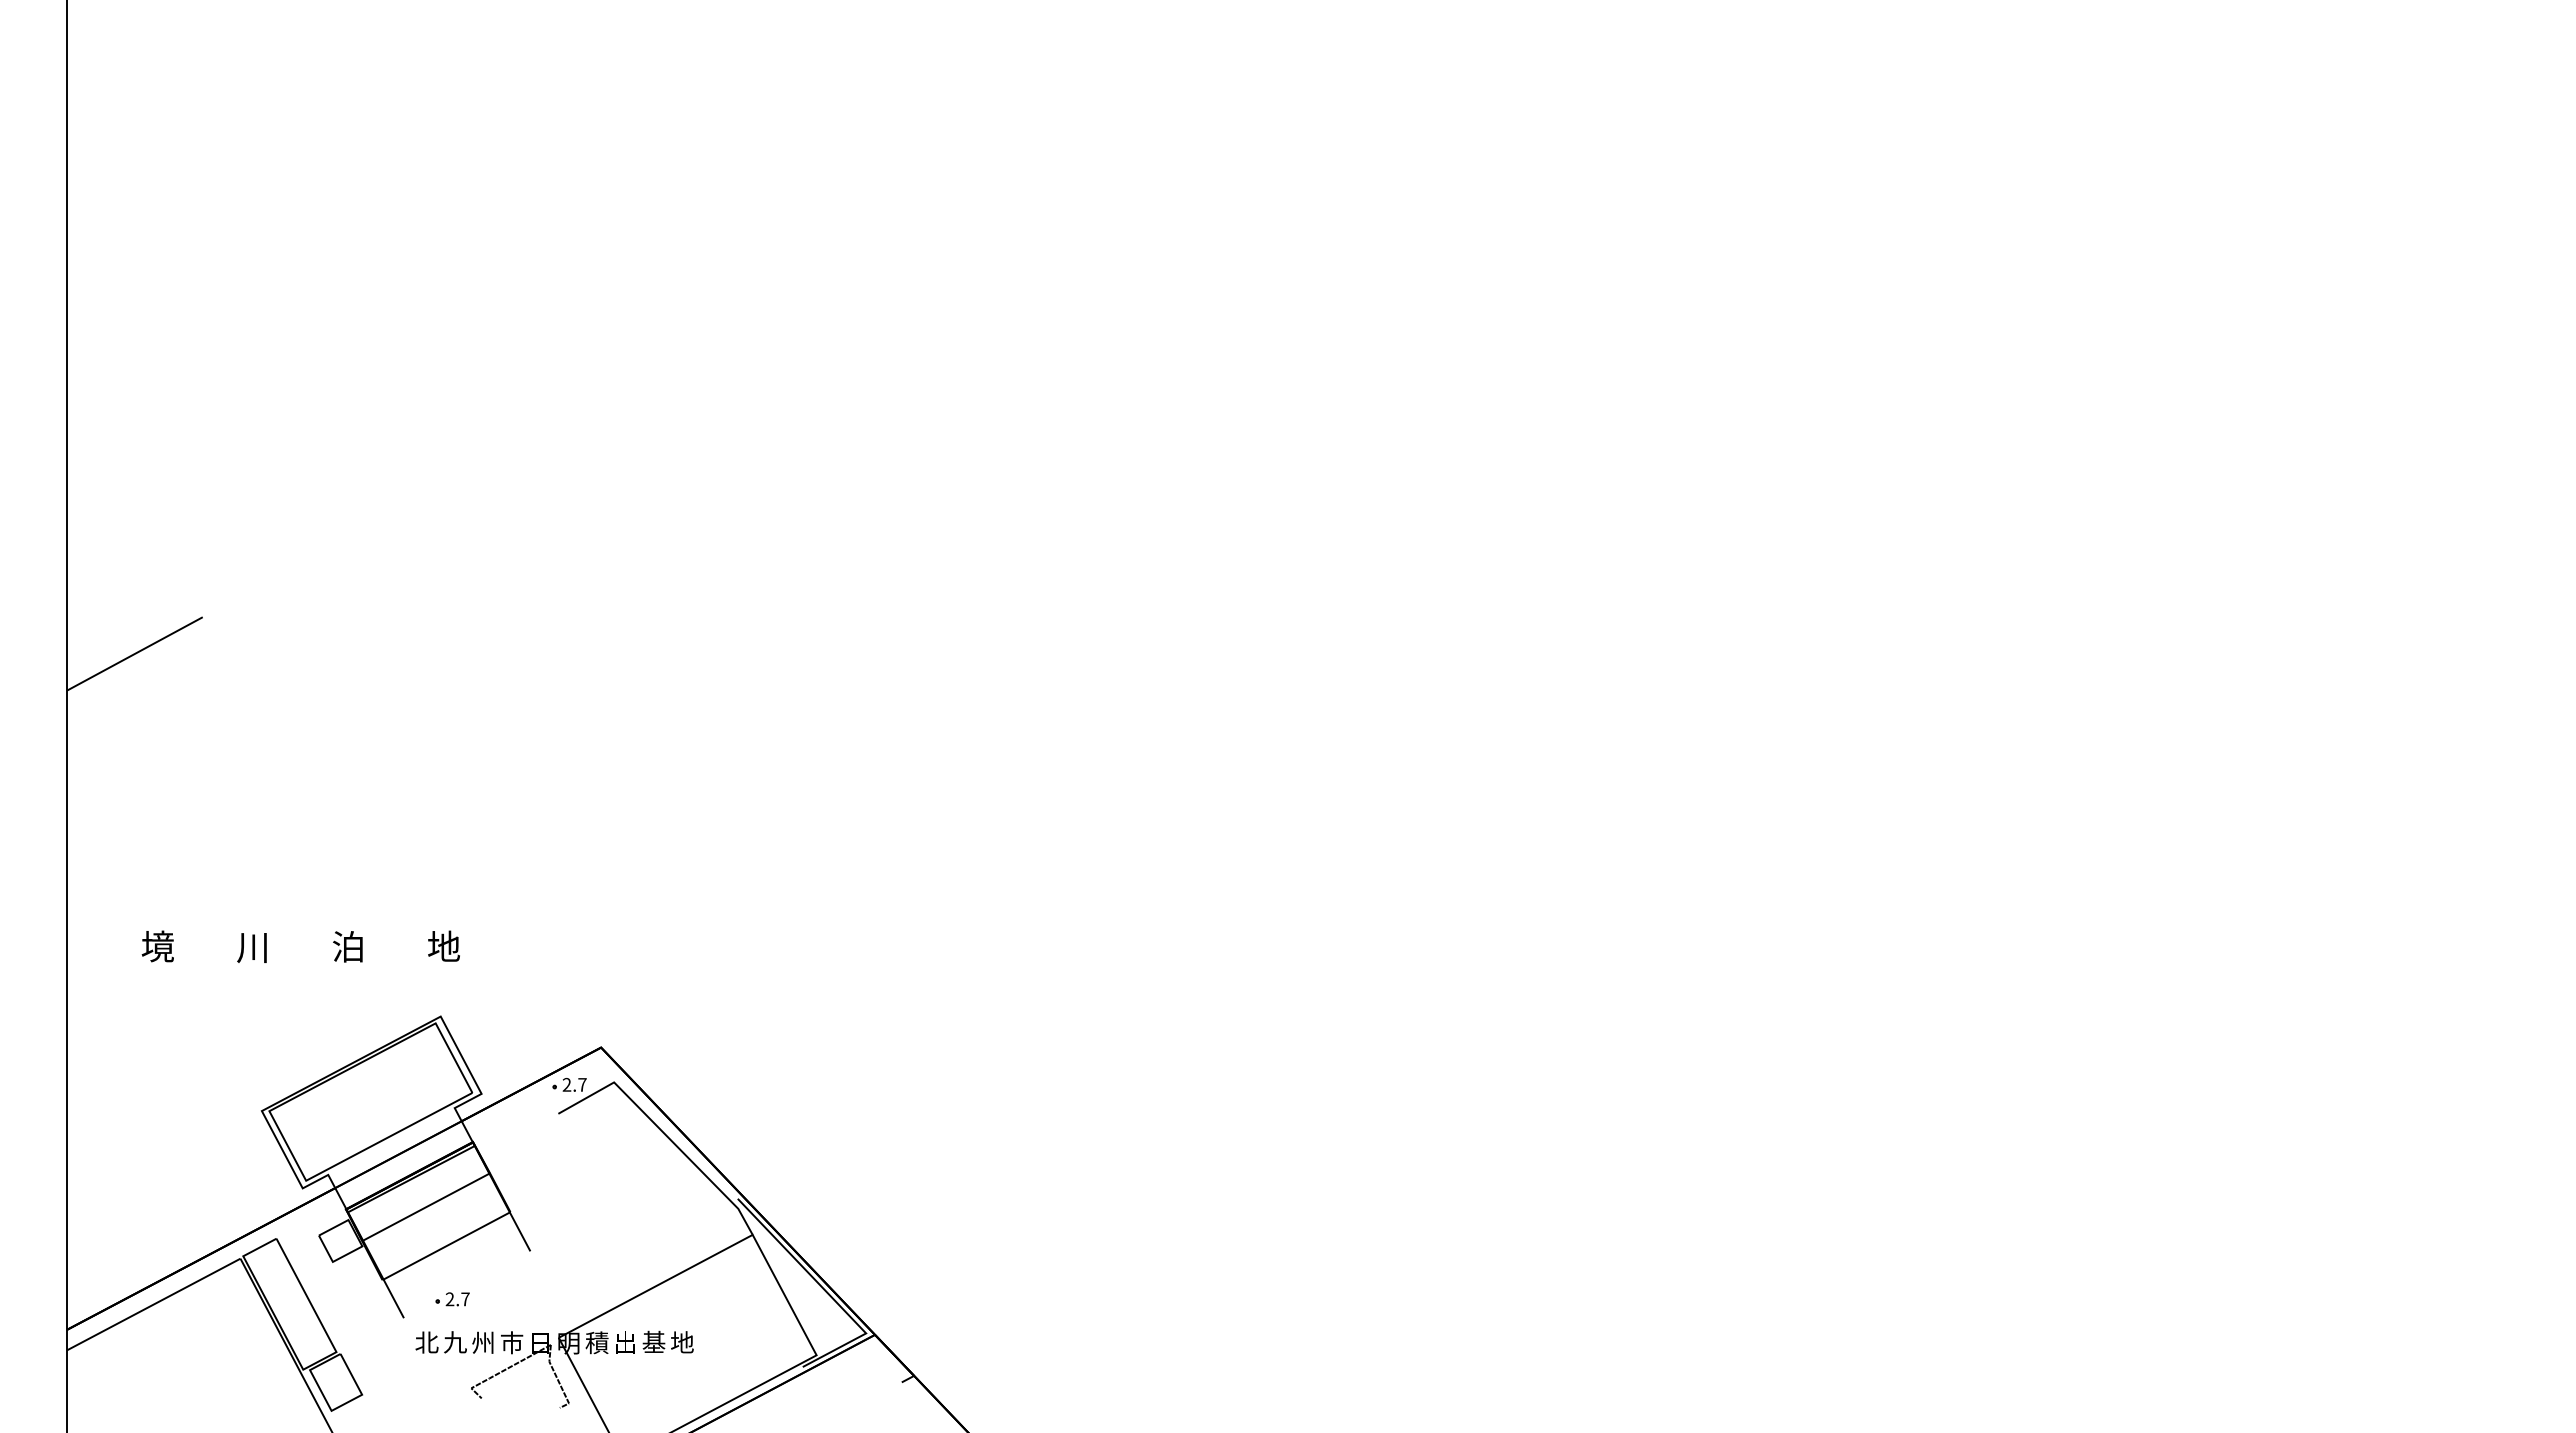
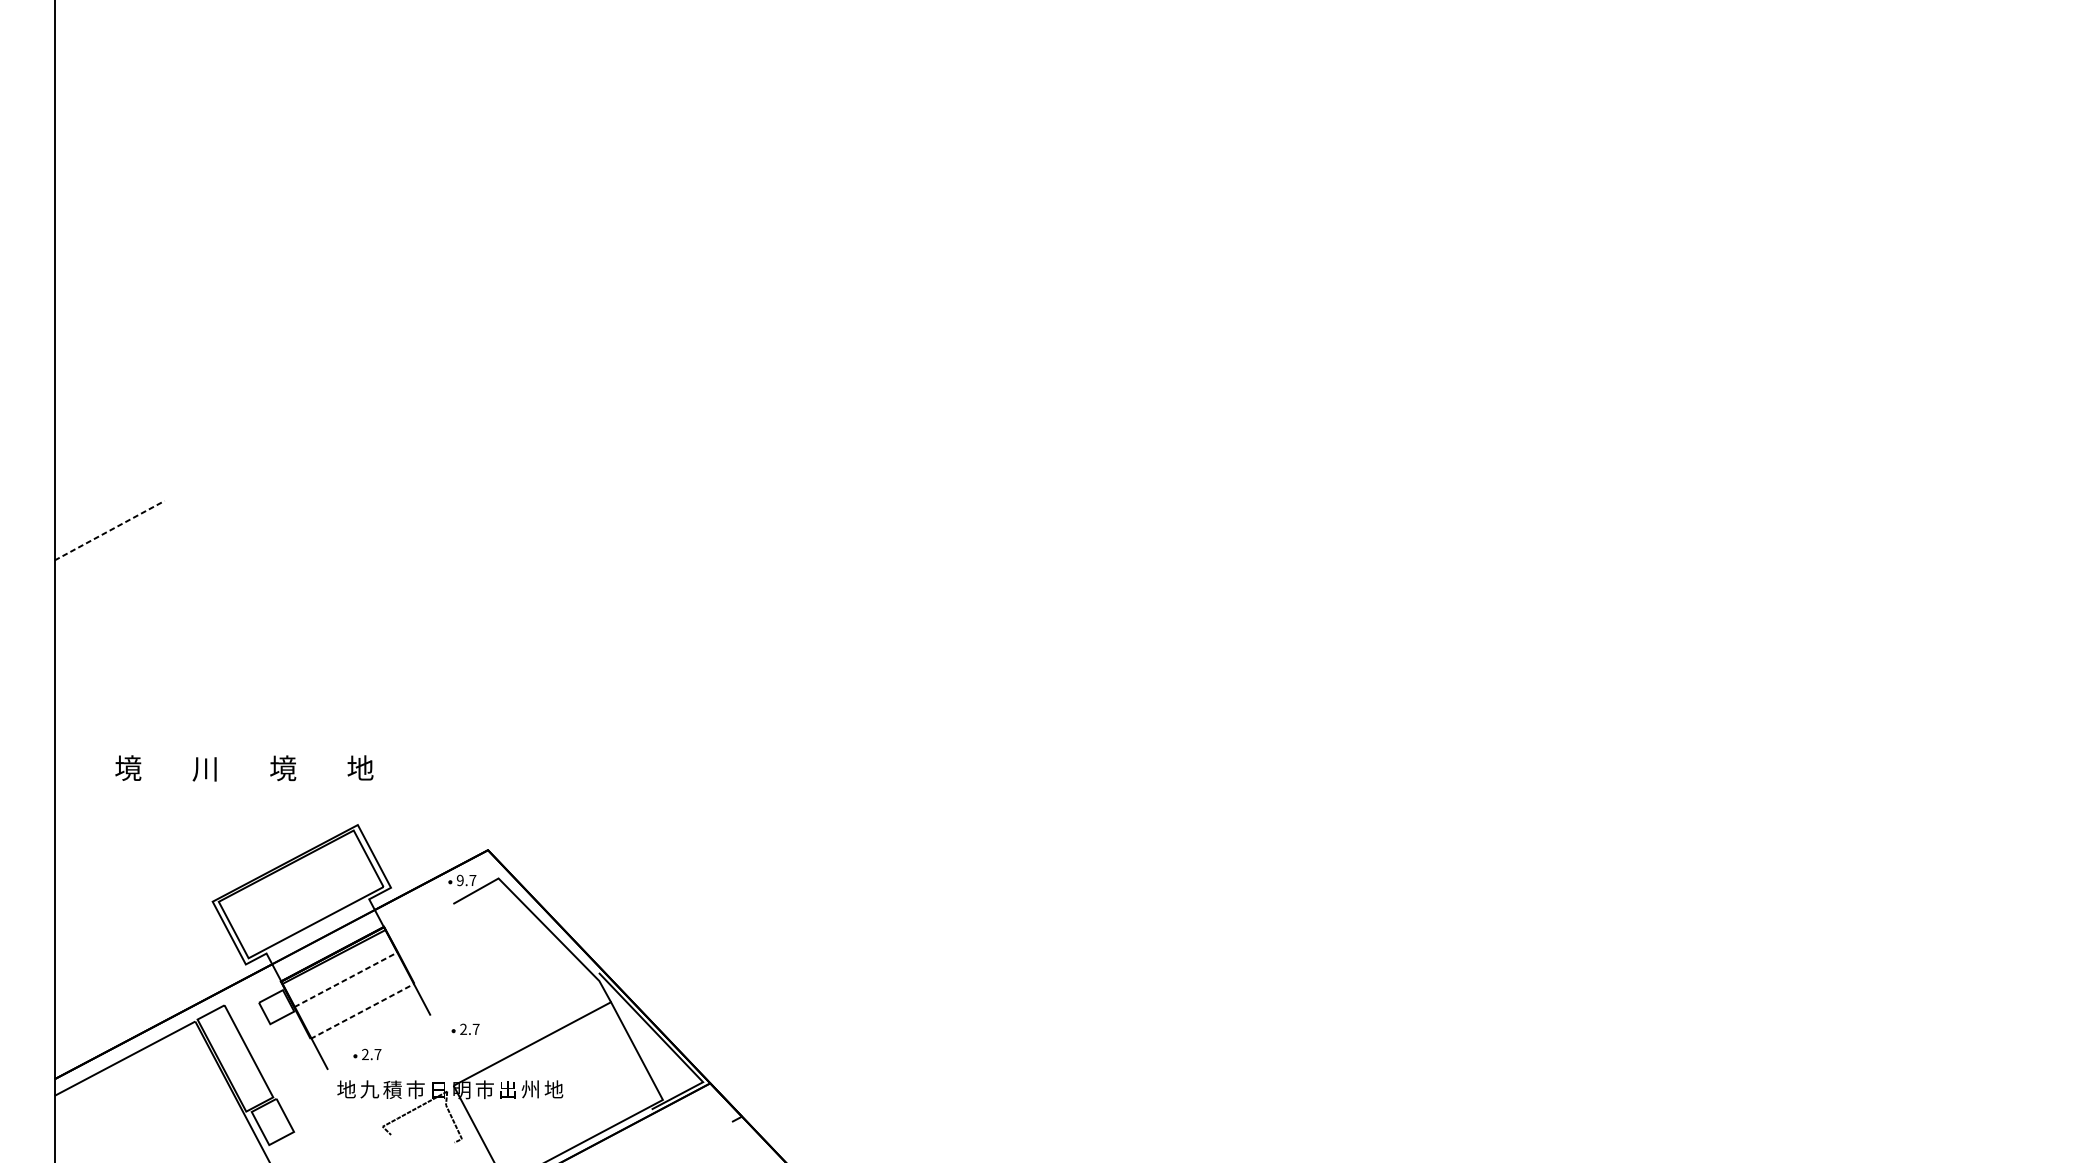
line: (135, 653) -> (110, 530), solid -> dashed
text: (348, 946) -> (283, 768), 泊 -> 境
text: (566, 1084) -> (459, 880), 2.7 -> 9.7
line: (426, 1207) -> (346, 979), solid -> dashed
line: (446, 1245) -> (362, 1010), solid -> dashed
part: (573, 1268) -> (465, 1029), added
text: (653, 1341) -> (530, 1088), 基 -> 州
text: (426, 1342) -> (346, 1089), 北 -> 地
text: (483, 1342) -> (392, 1089), 州 -> 積
text: (596, 1342) -> (484, 1089), 積 -> 市

